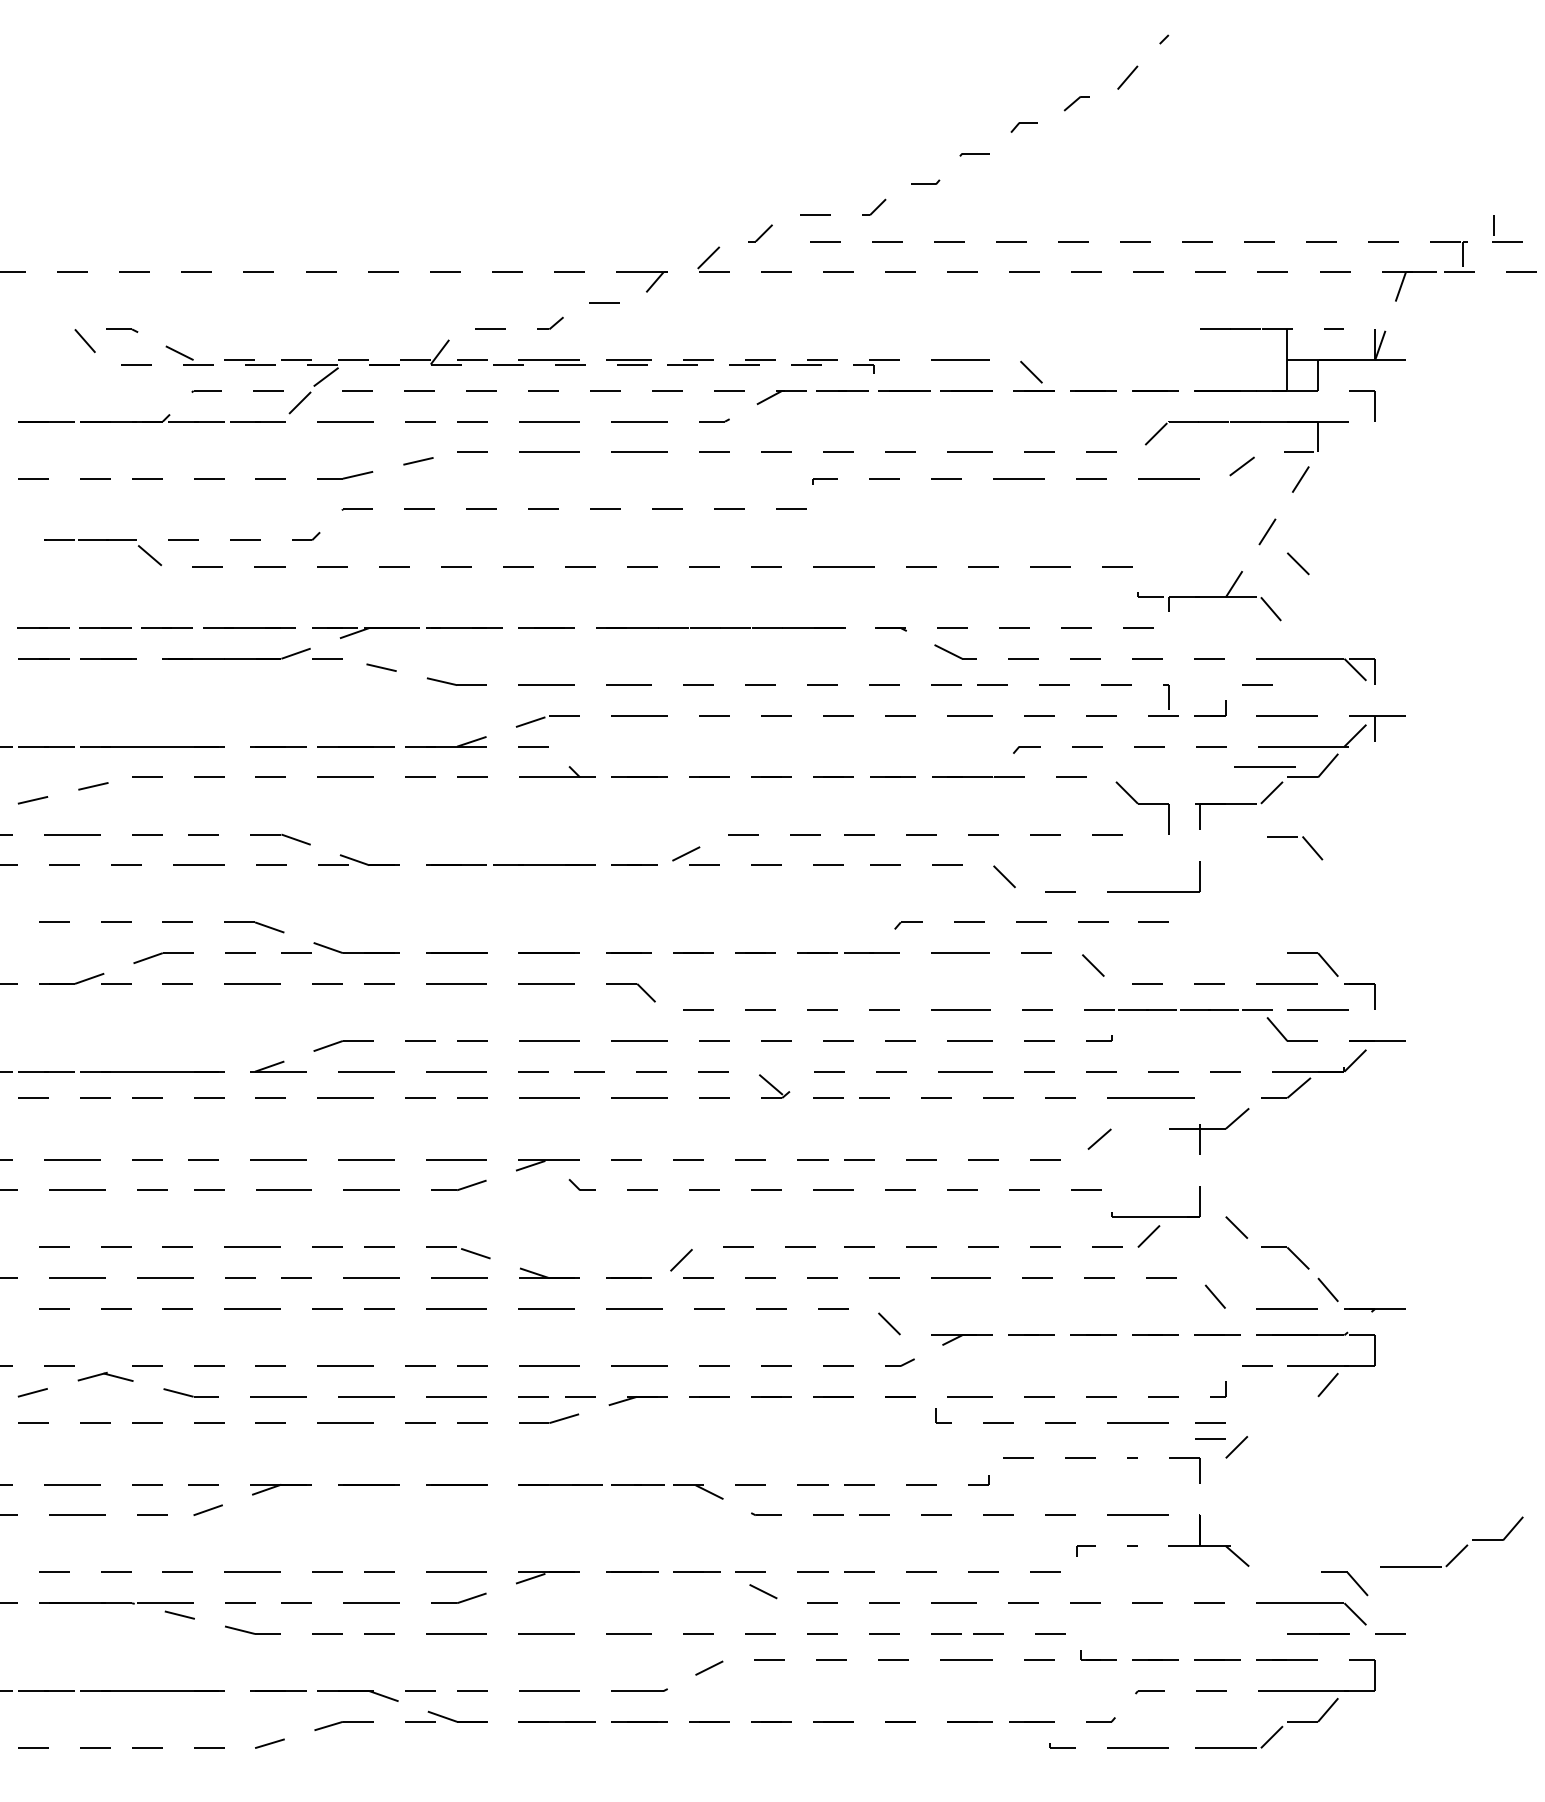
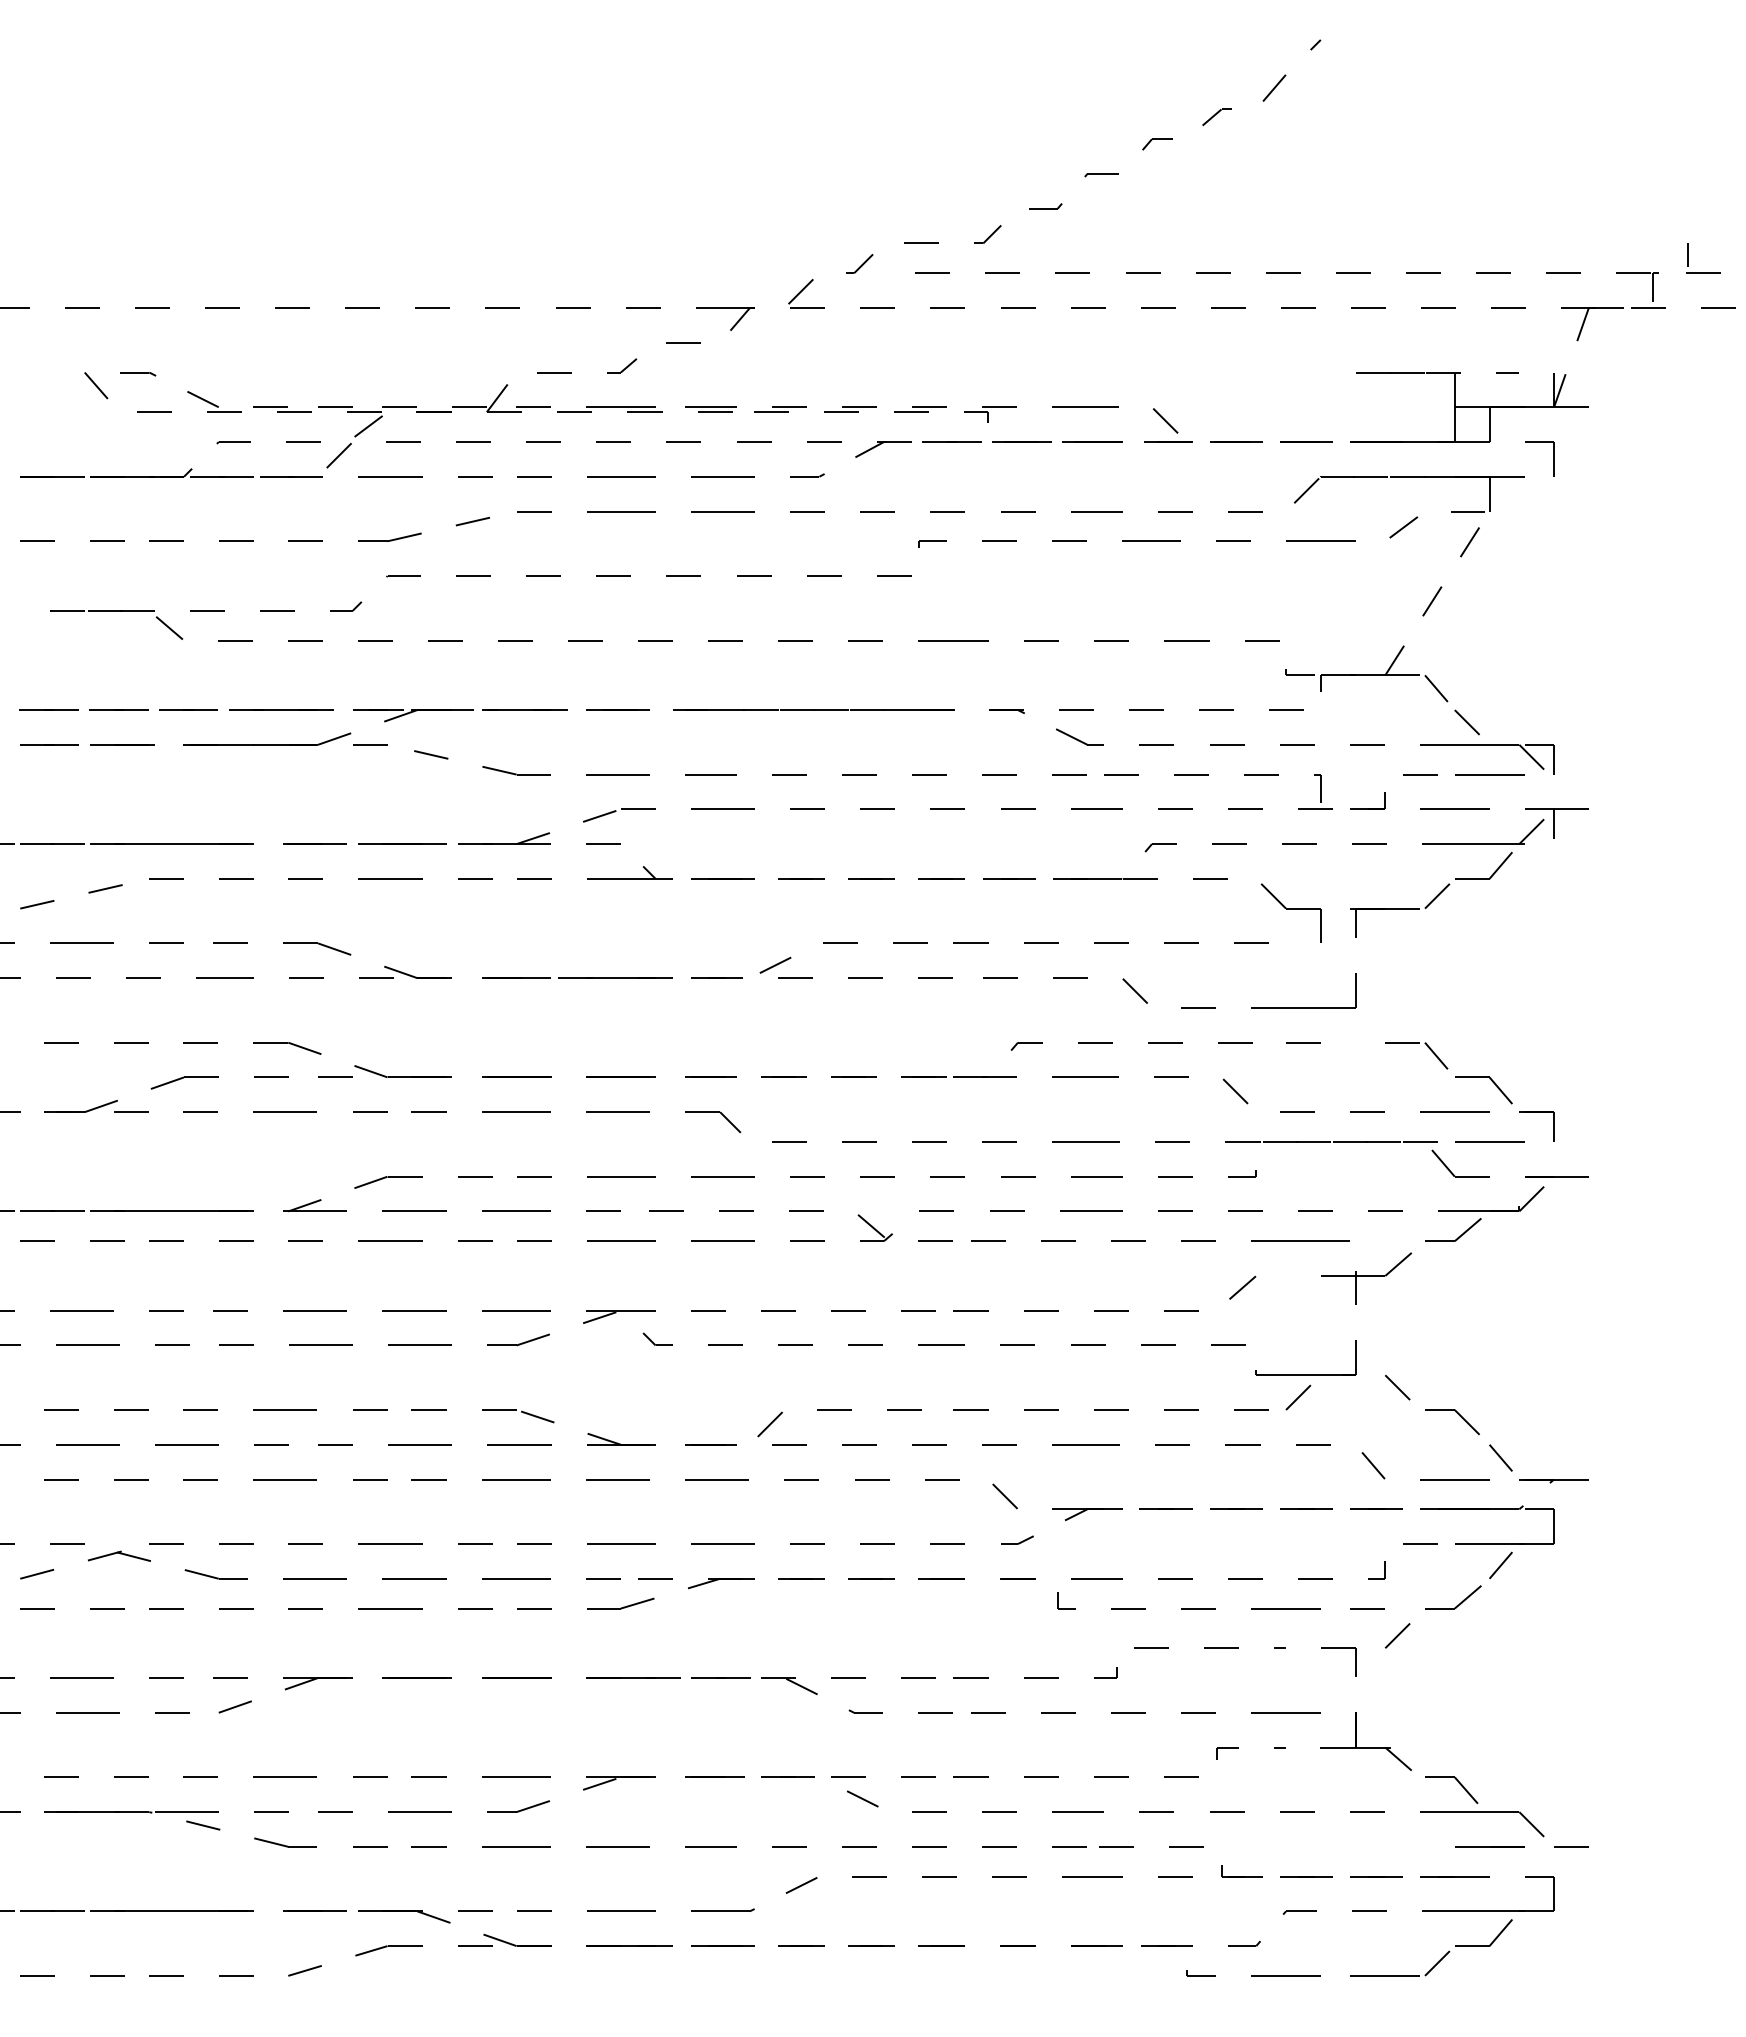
line: (1297, 563) -> (1466, 722), moved
line: (1264, 767) -> (1489, 774), moved
part: (1295, 837) -> (1416, 1043), moved
part: (1291, 1418) -> (1459, 1603), added
line: (1210, 1439) -> (1367, 1626), removed
part: (1461, 1550) -> (1651, 1752), removed
part: (1350, 1577) -> (1458, 1783), moved

